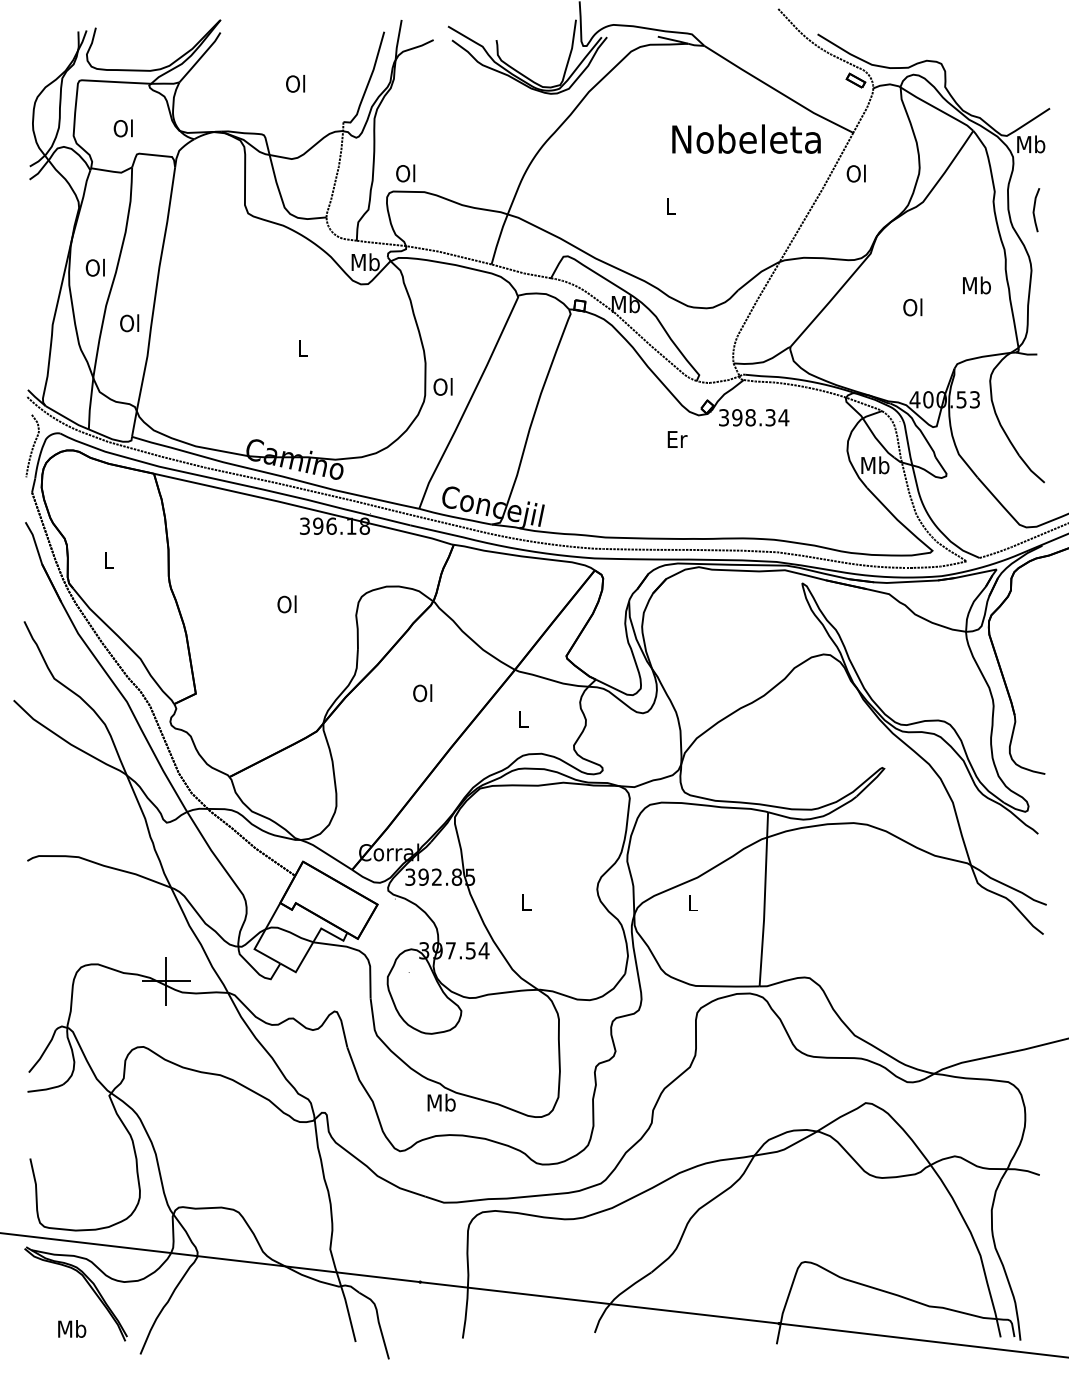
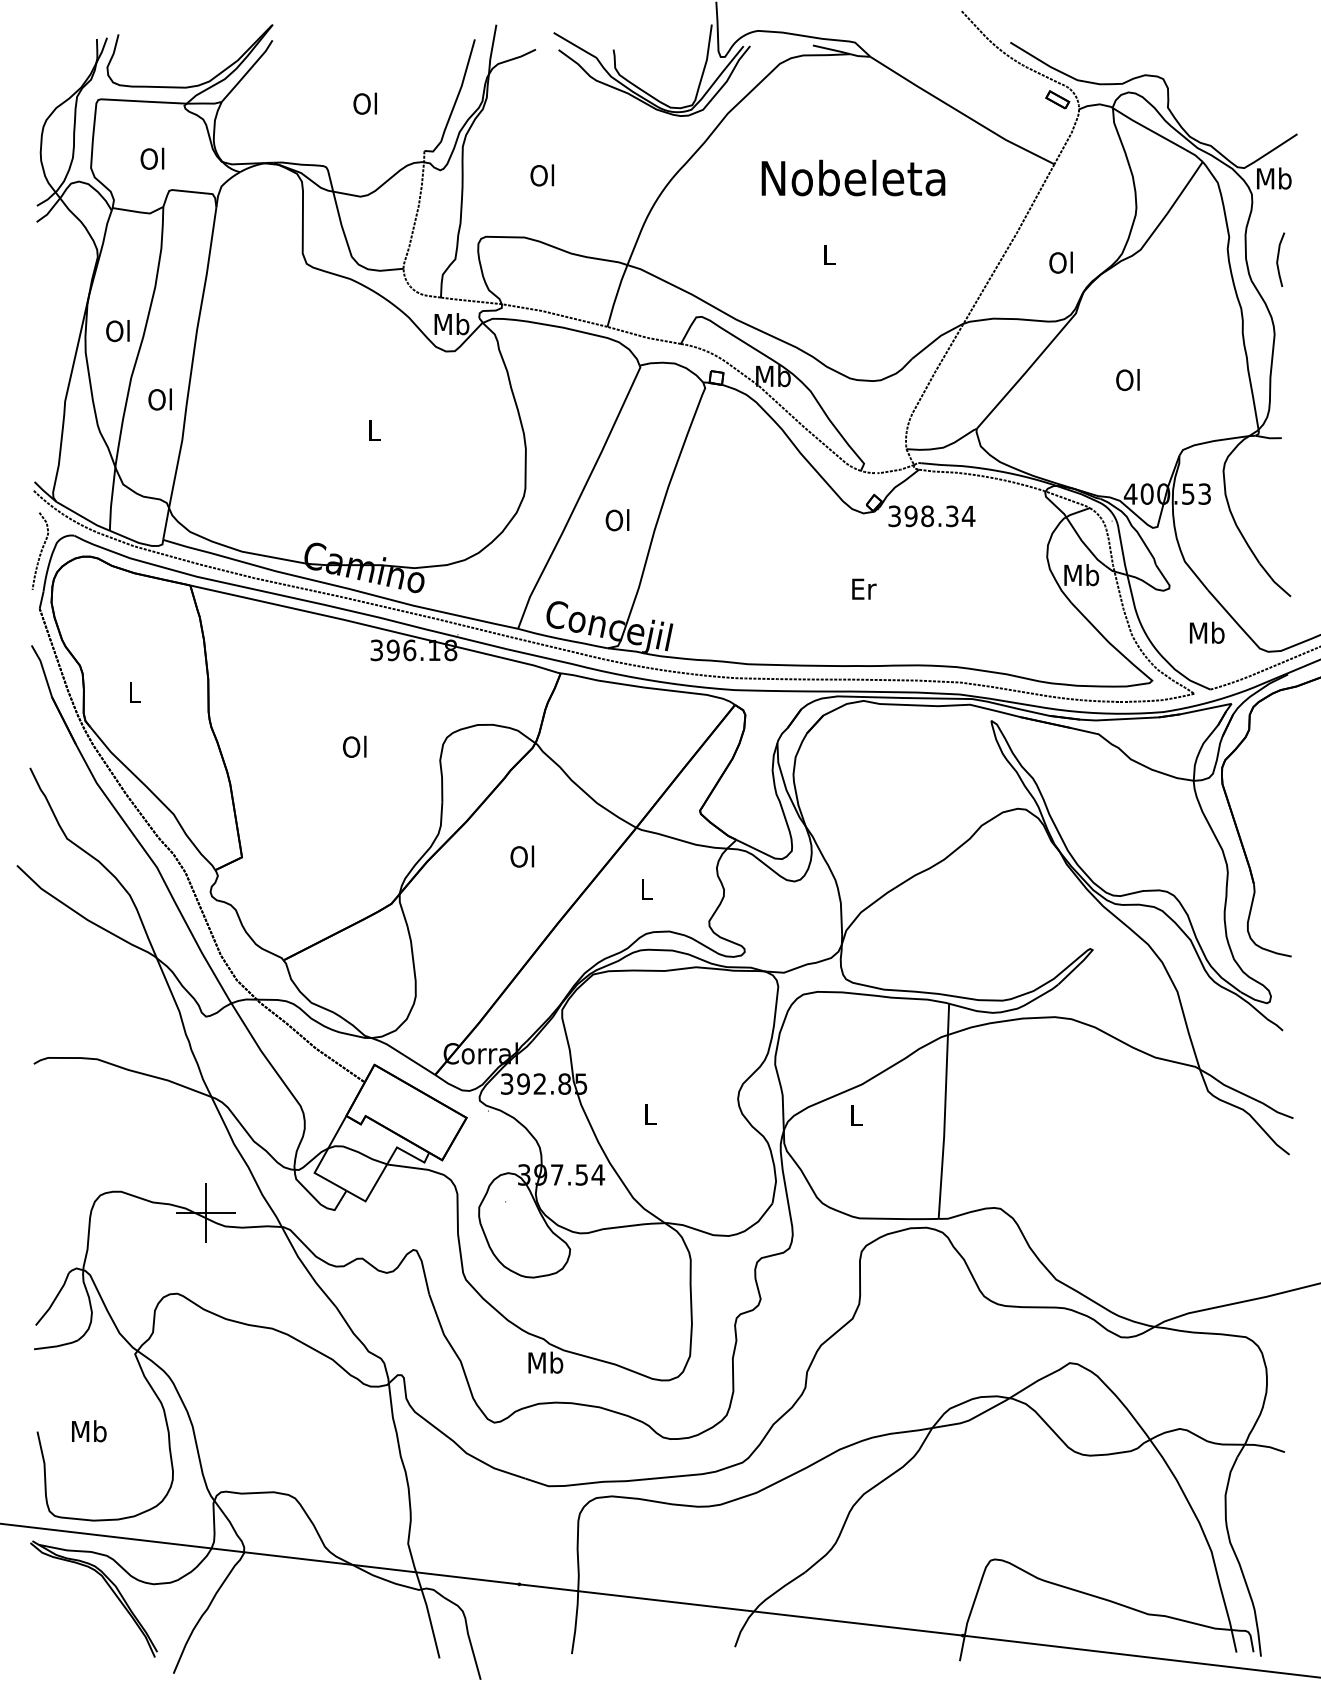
text: (746, 138) -> (853, 177), moved
text: (405, 173) -> (541, 175), moved
text: (855, 173) -> (1060, 262), moved
text: (977, 285) -> (1207, 632), moved
text: (443, 387) -> (617, 520), moved
text: (677, 438) -> (864, 588), moved
text: (72, 1329) -> (89, 1431), moved

